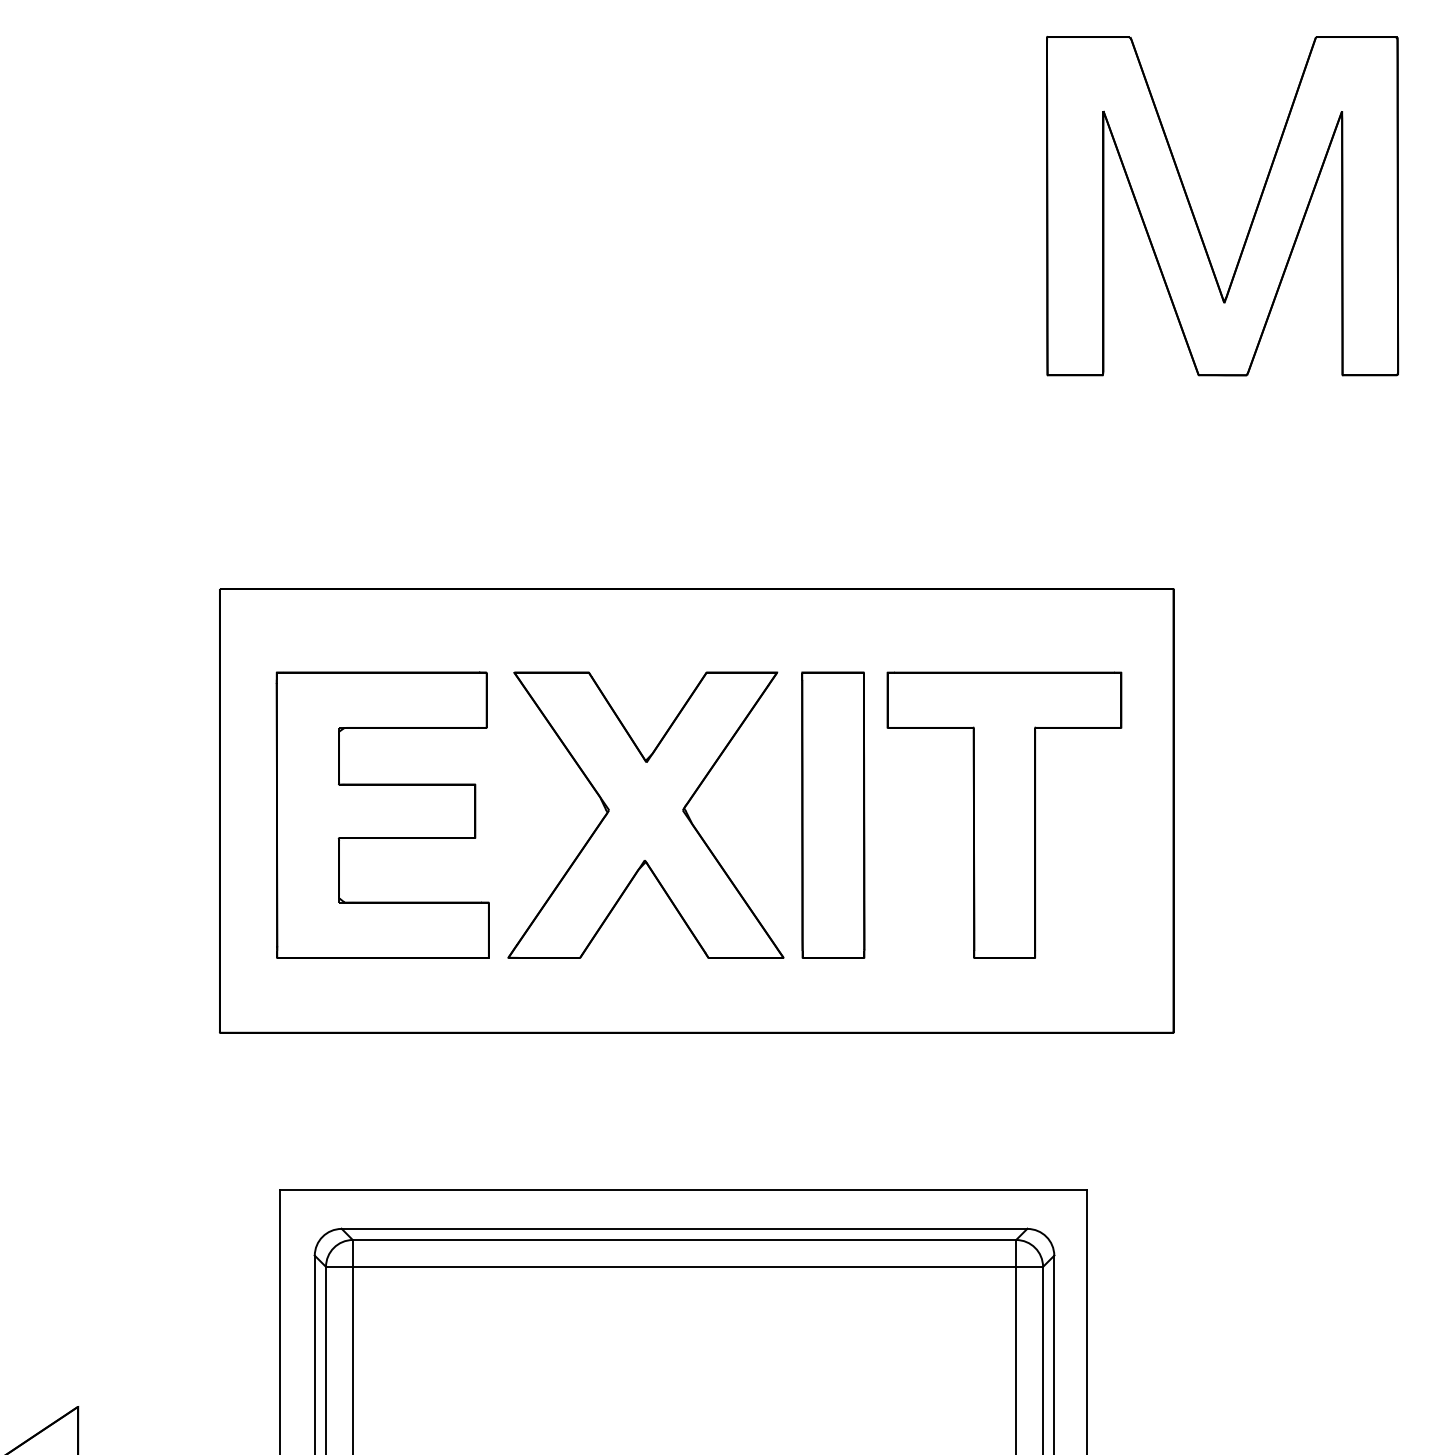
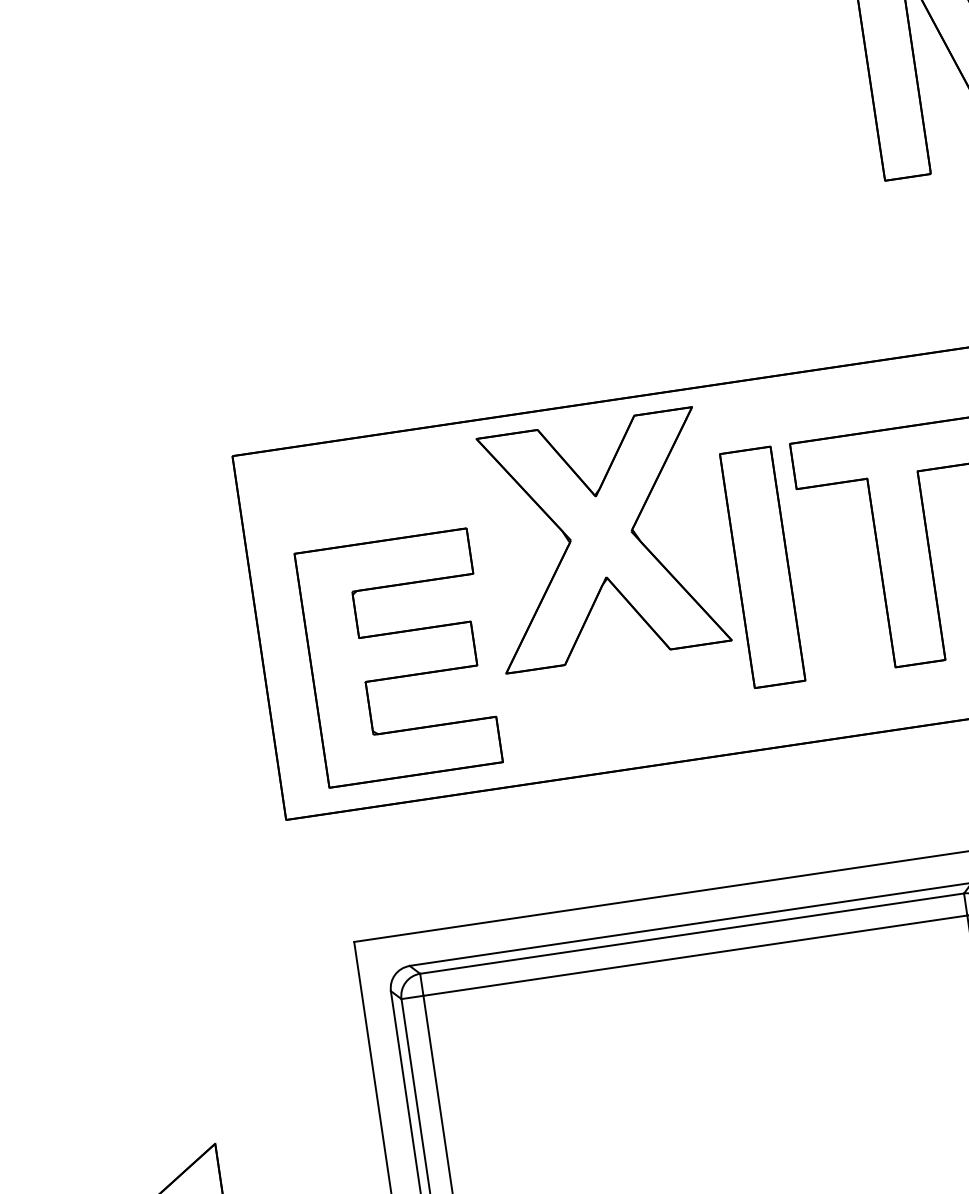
part: (382, 814) -> (398, 657), moved
part: (645, 814) -> (601, 539), moved

